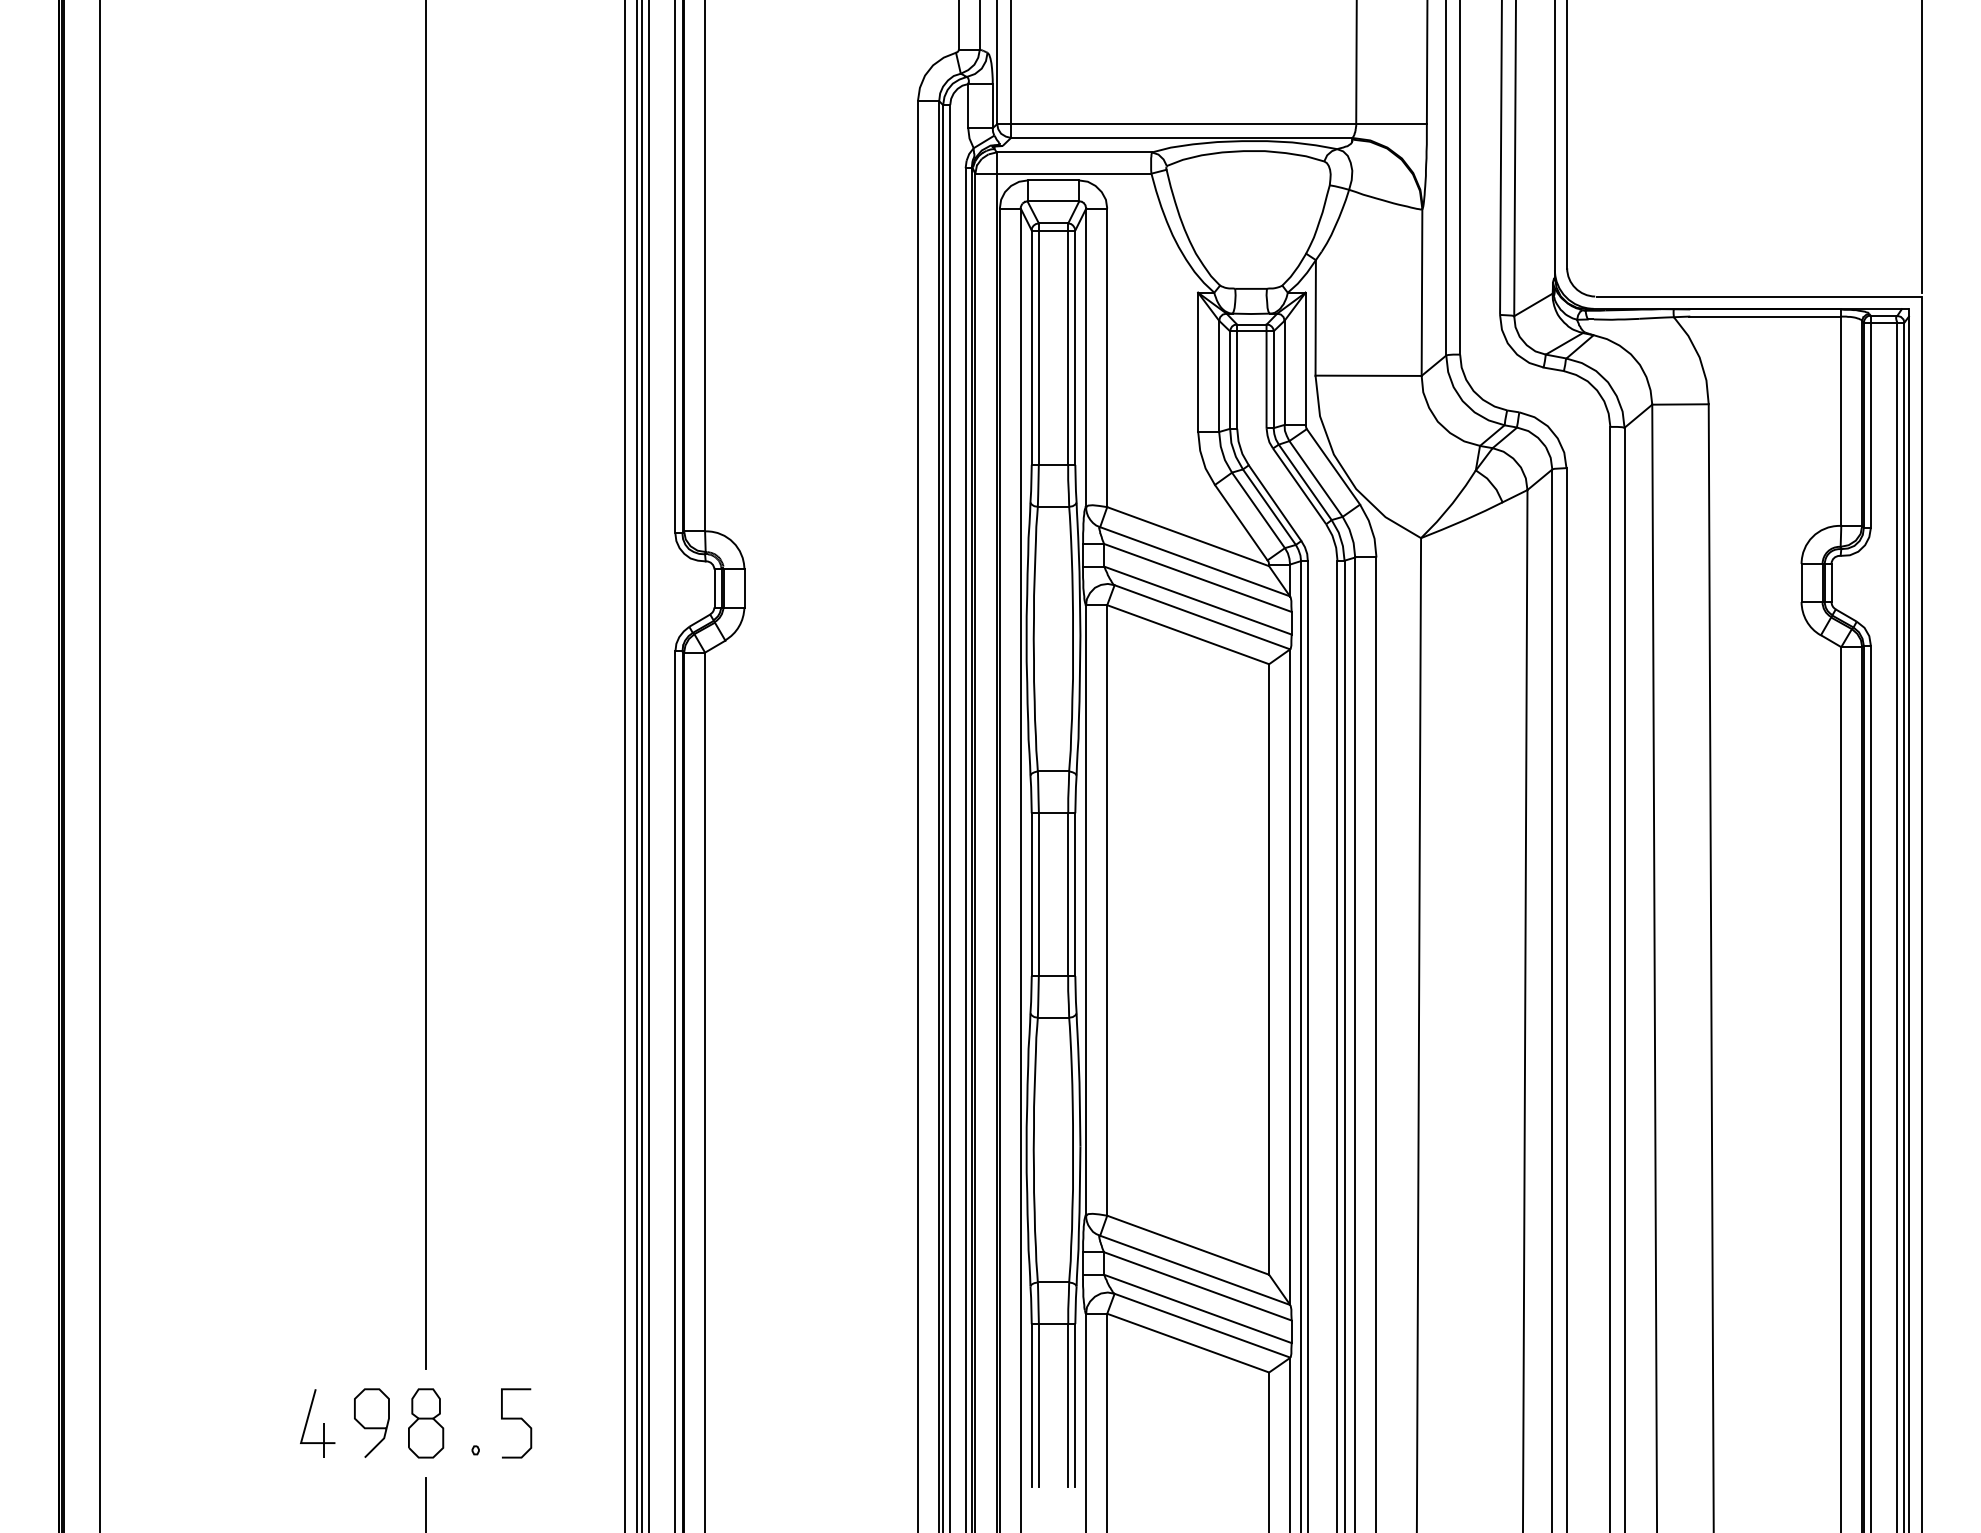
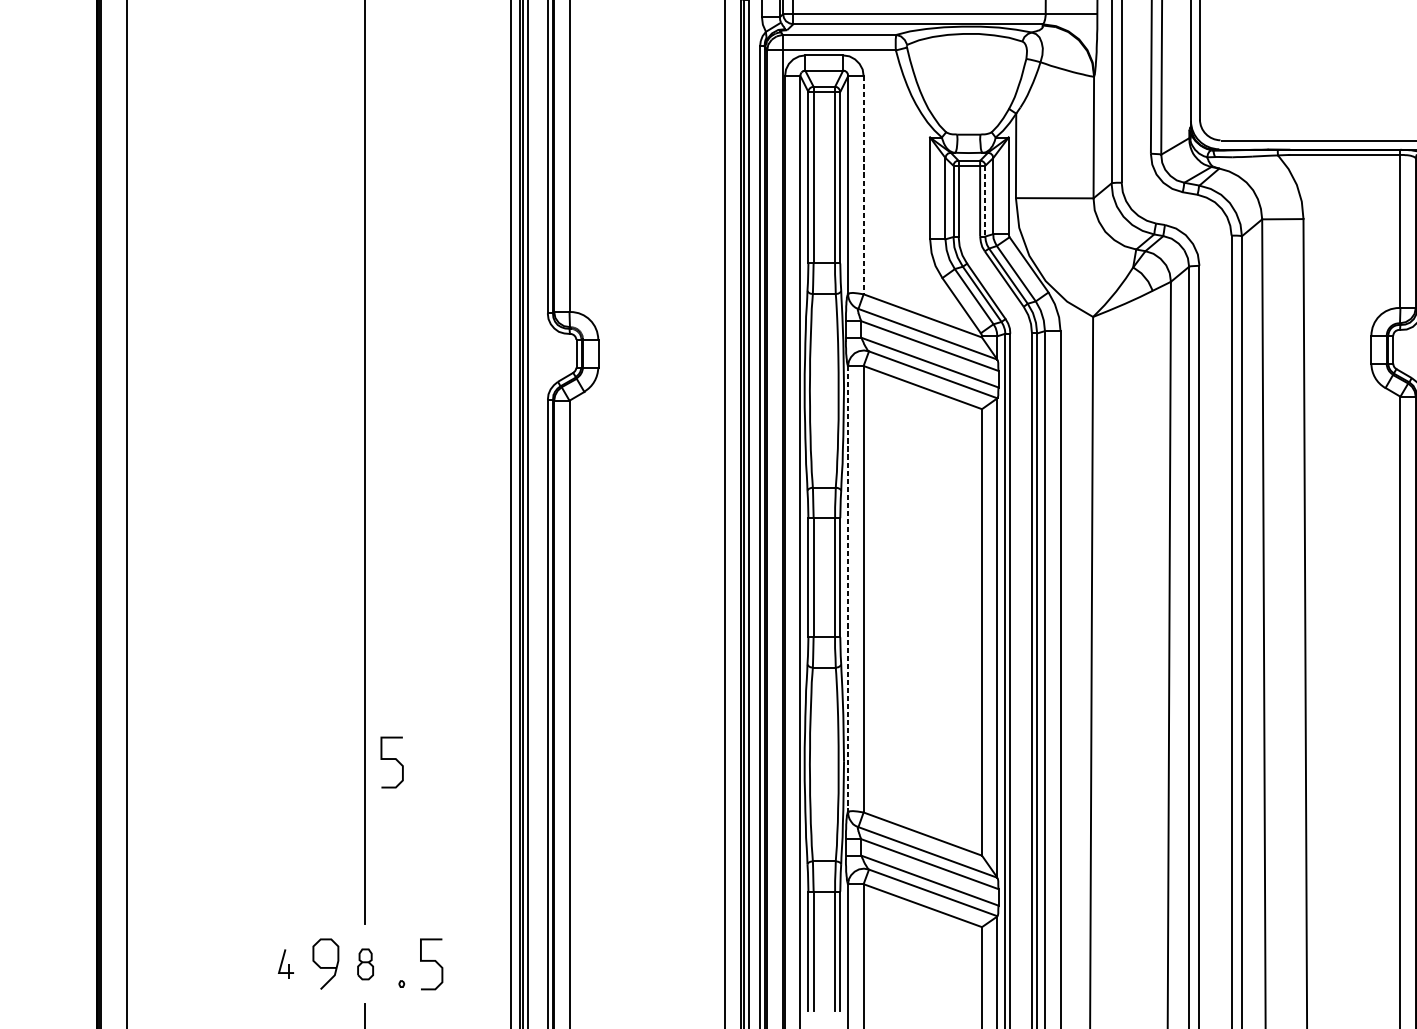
line: (1107, 358) -> (863, 185), solid -> dashed
line: (1273, 380) -> (985, 201), solid -> dashed
line: (1086, 910) -> (848, 589), solid -> dashed
curve: (462, 1143) -> (392, 759), added
part: (317, 1423) -> (286, 964), size x0.6
part: (426, 1423) -> (365, 964), size x0.6

